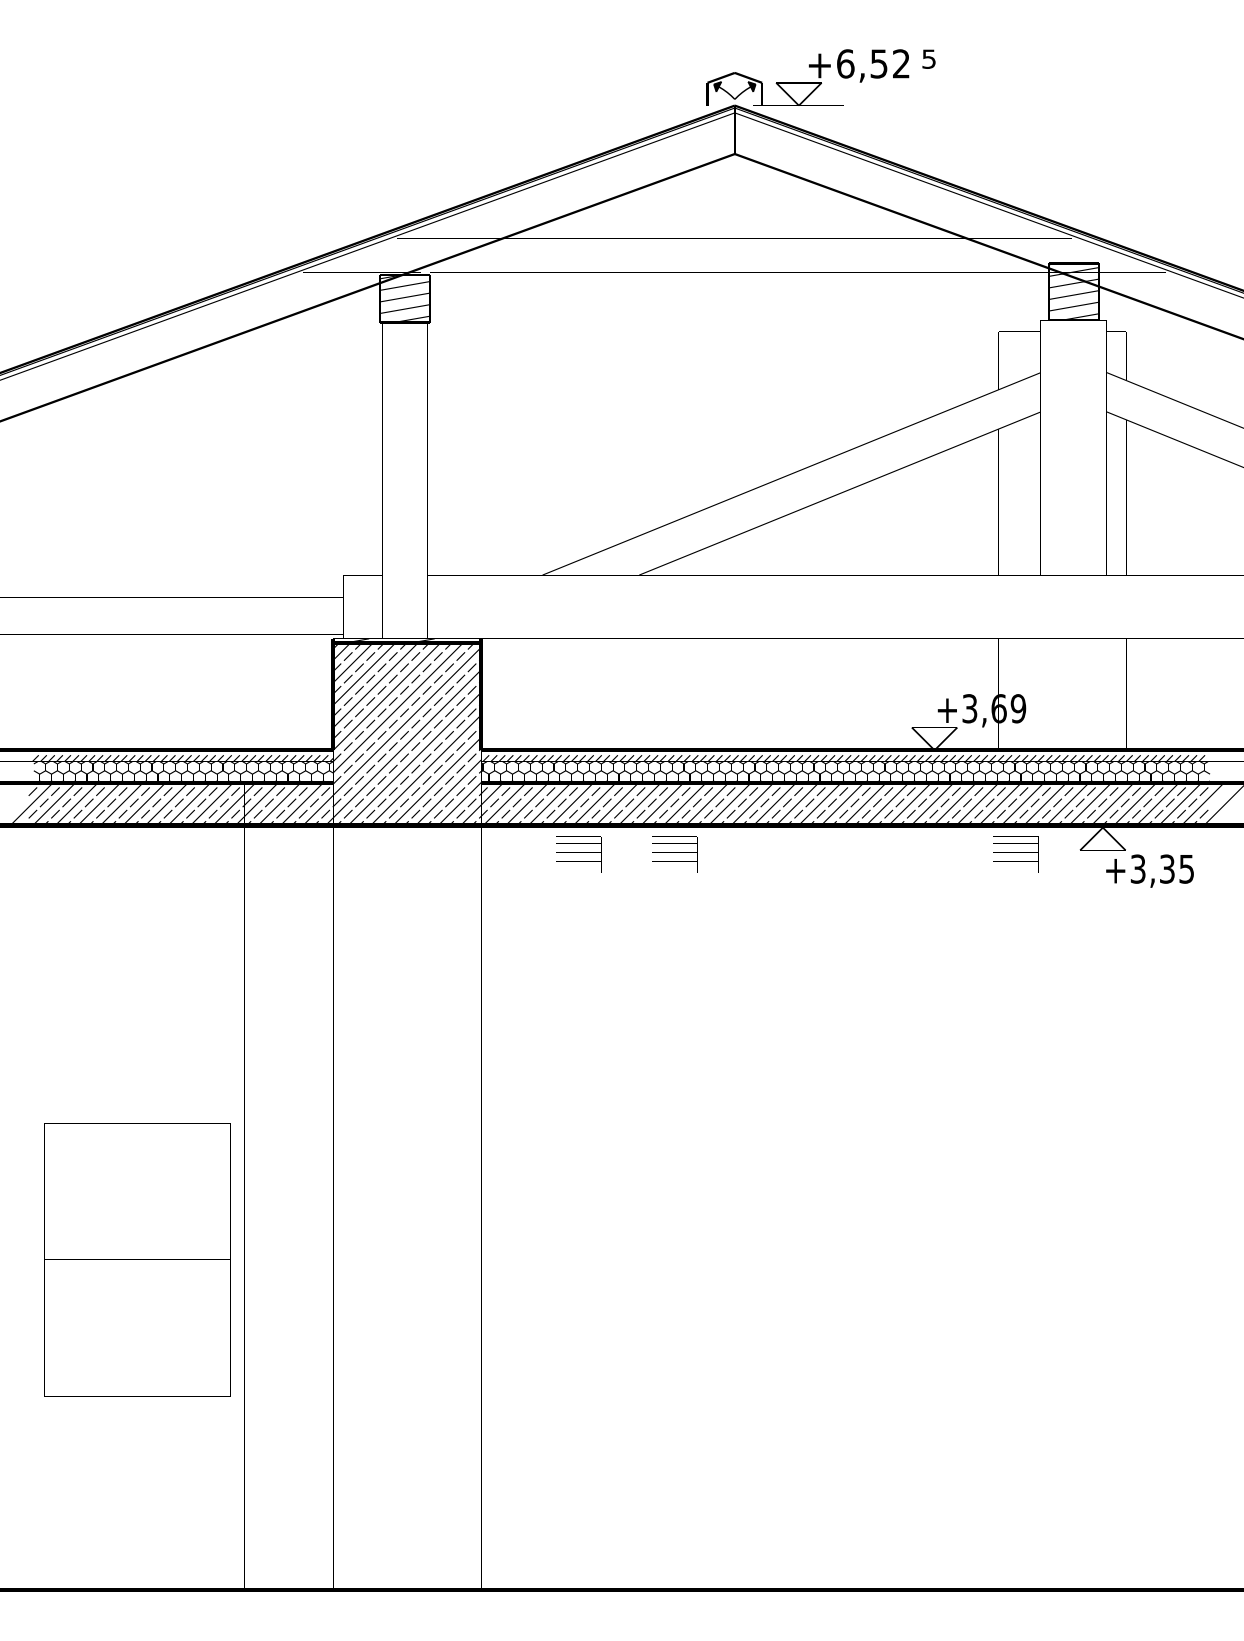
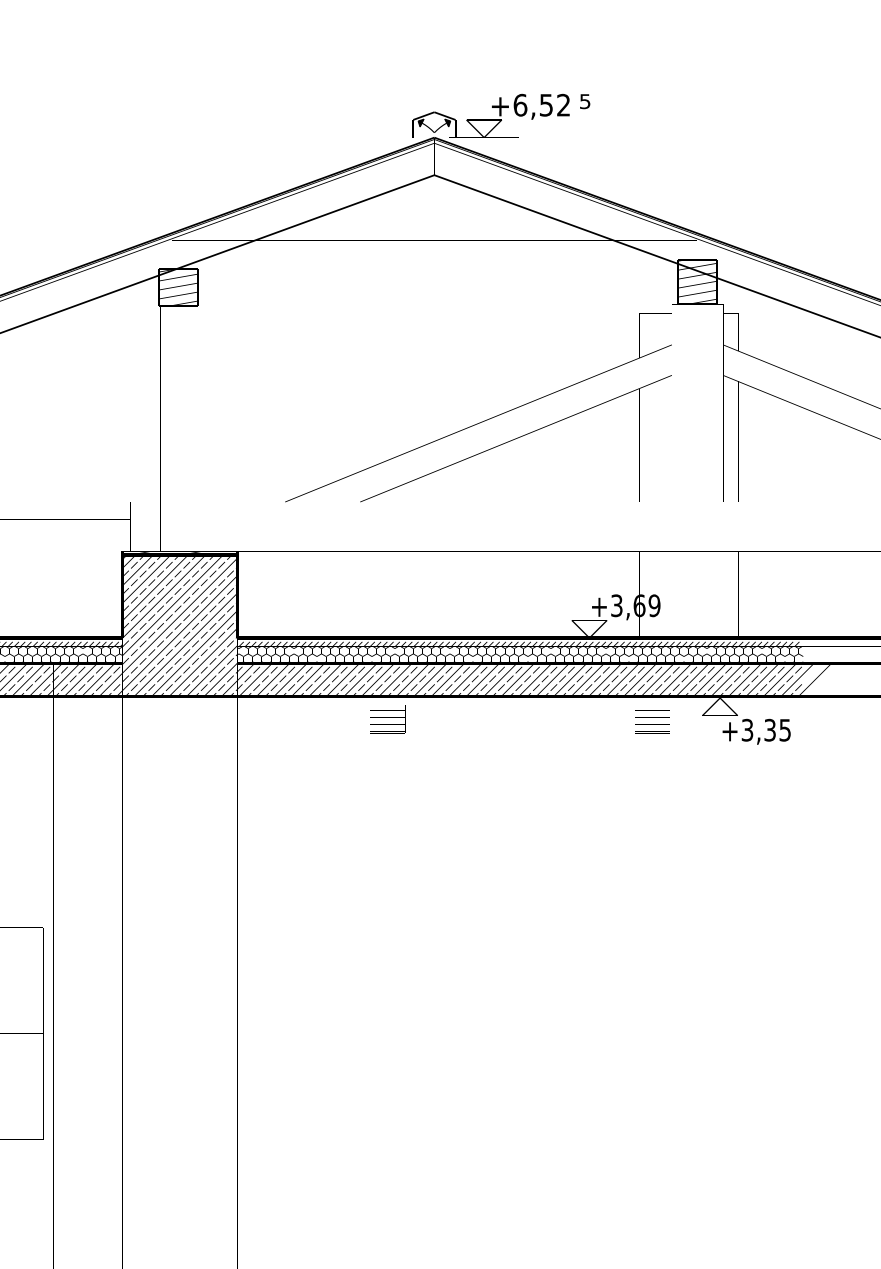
part: (578, 854) -> (313, 718), removed

